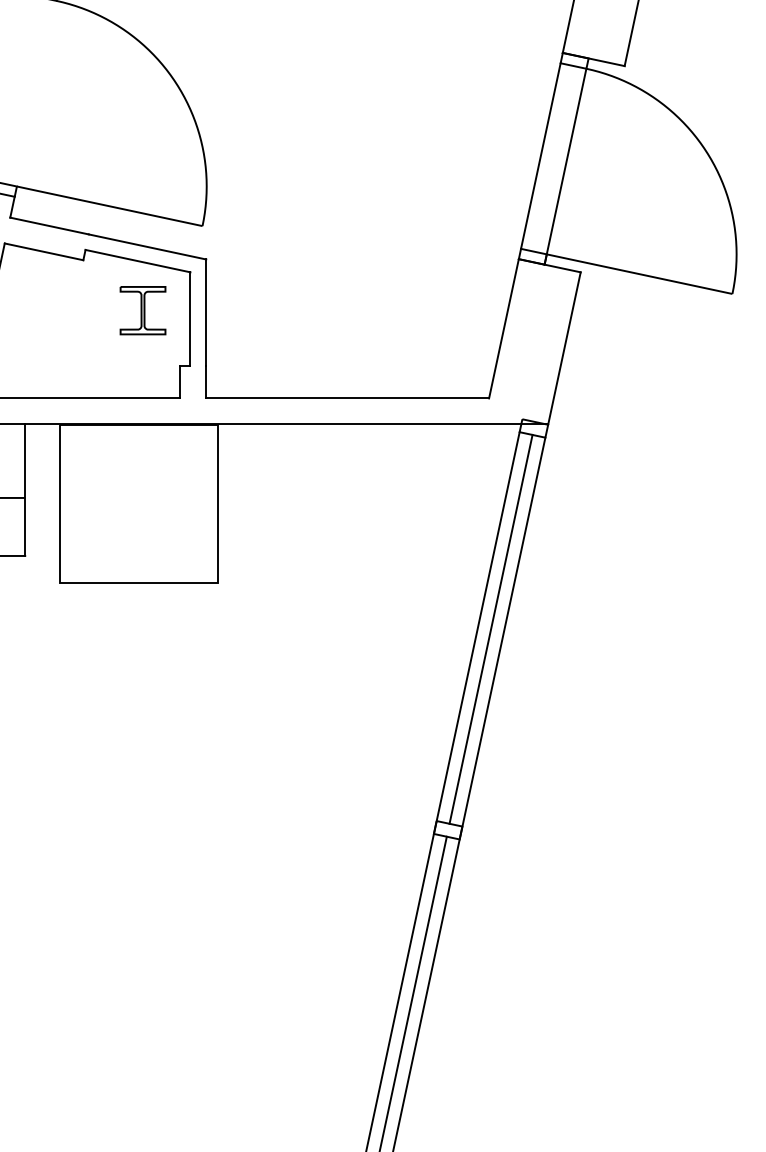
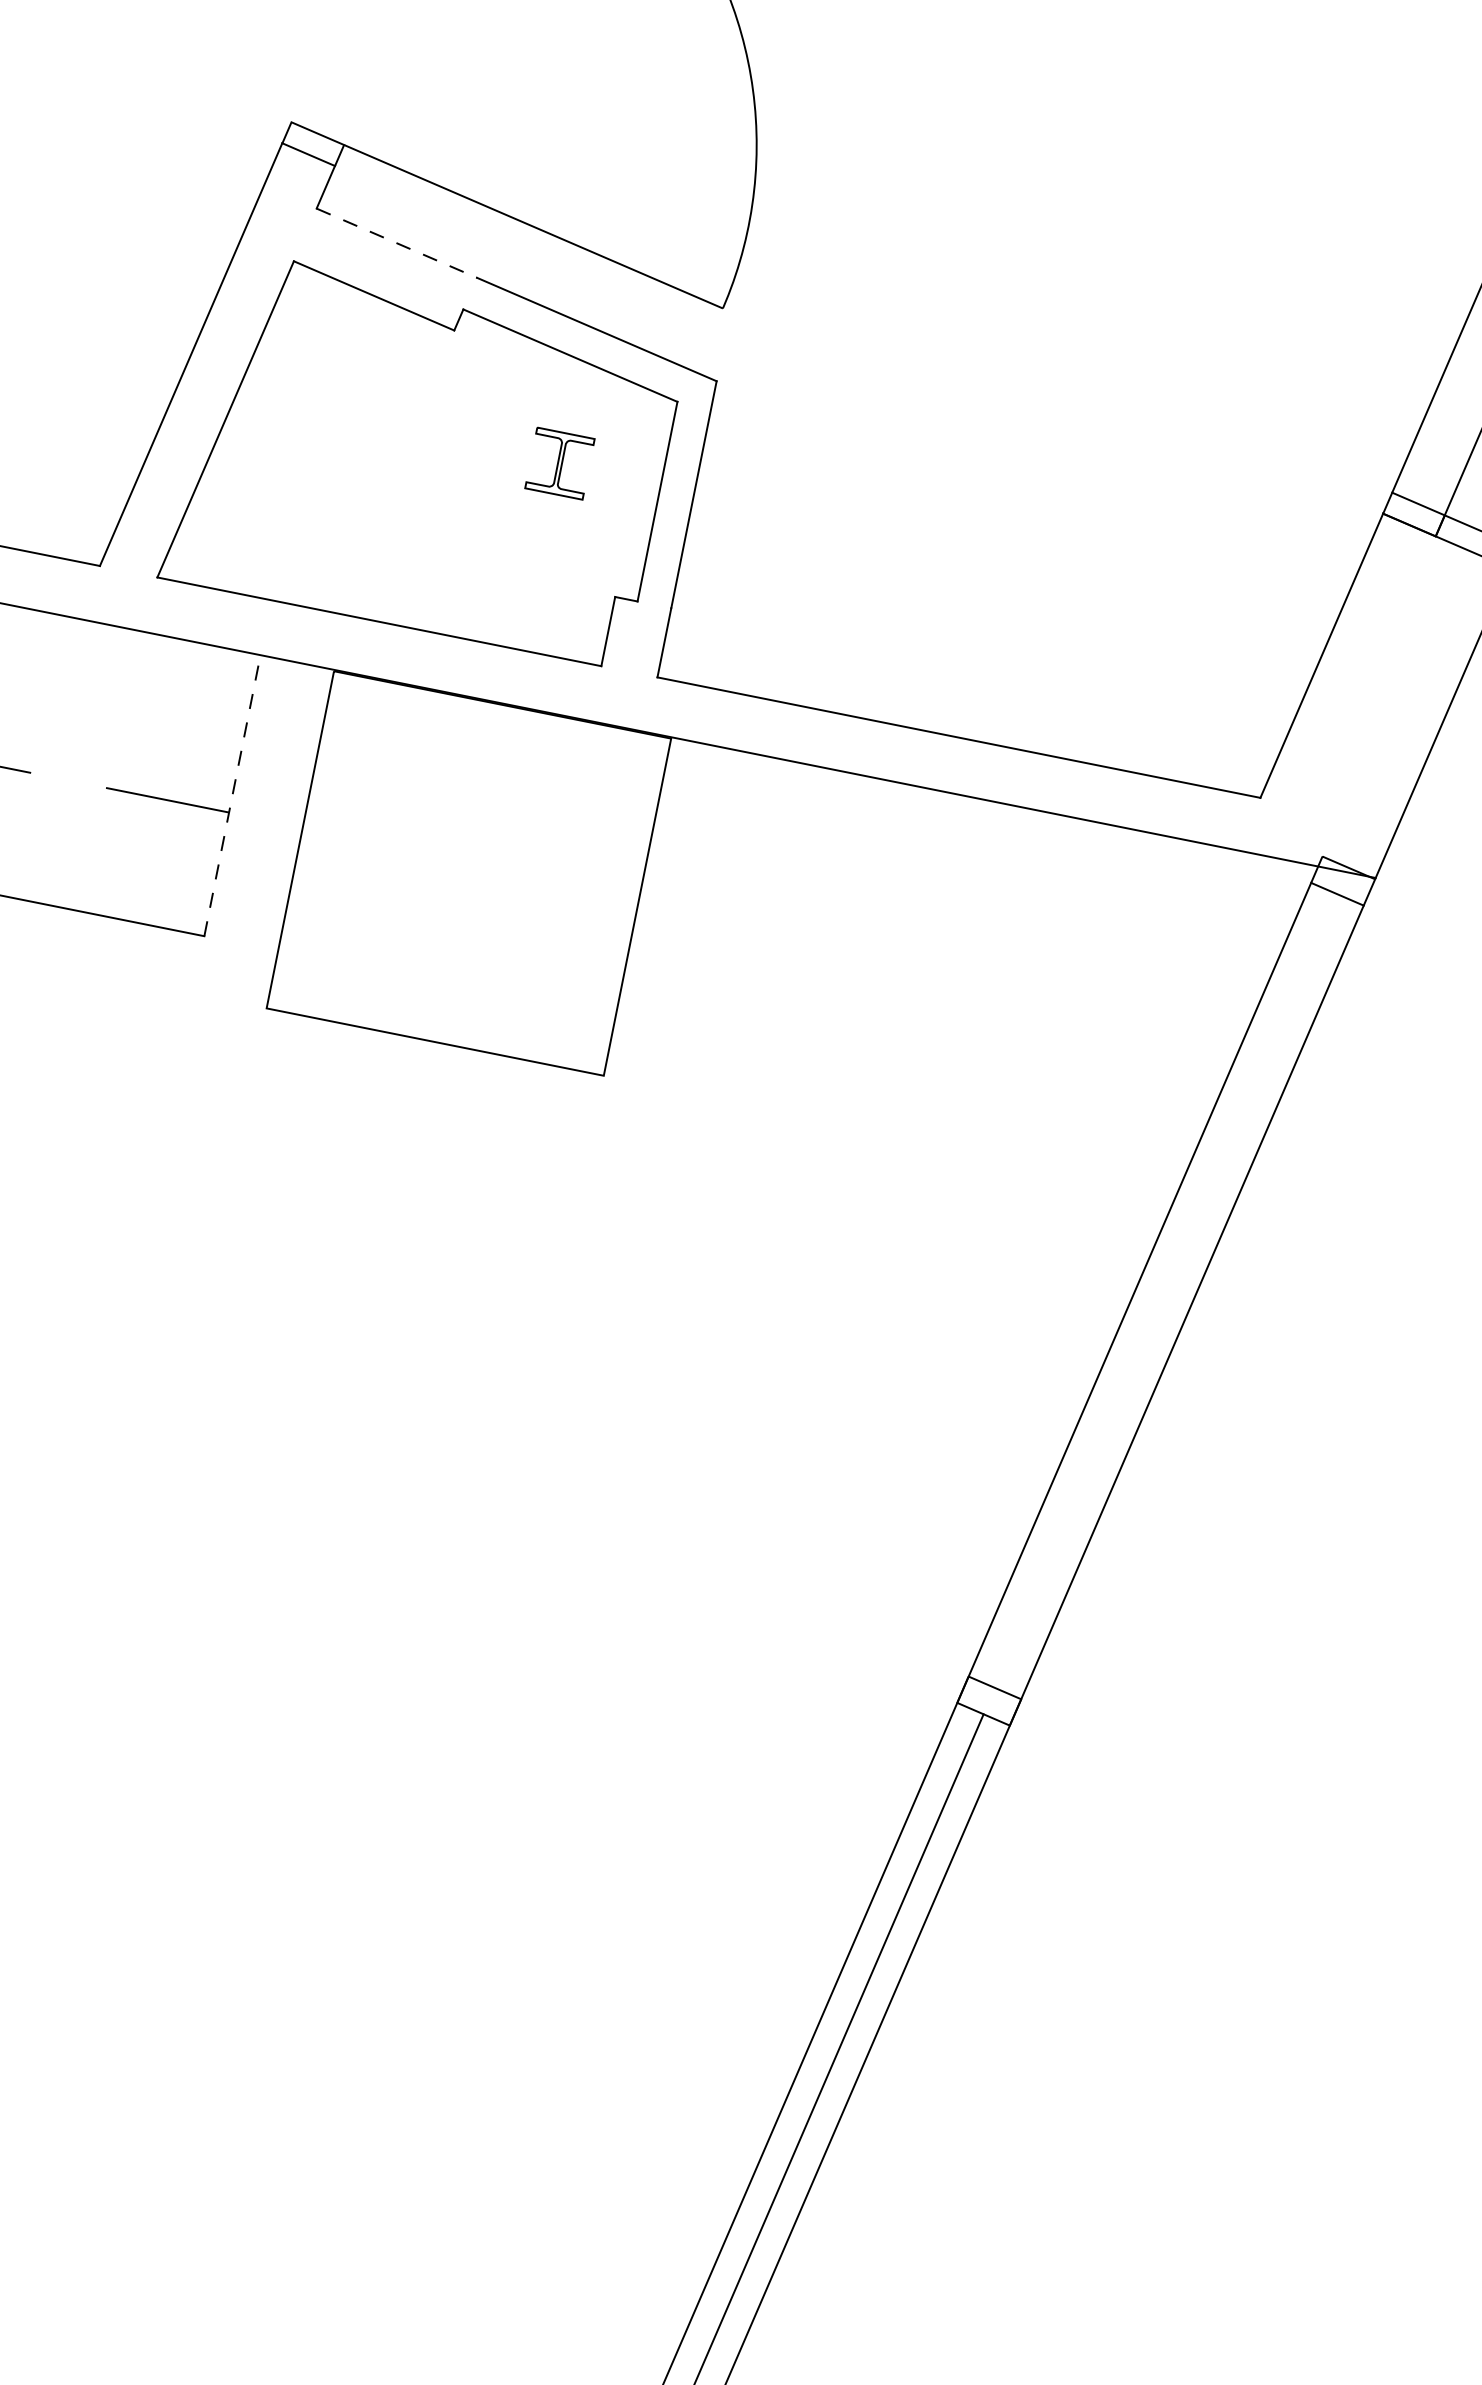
line: (50, 226) -> (398, 244), solid -> dashed
part: (142, 310) -> (558, 462), size x0.6
line: (25, 490) -> (232, 796), solid -> dashed
line: (490, 628) -> (1165, 1288), removed

